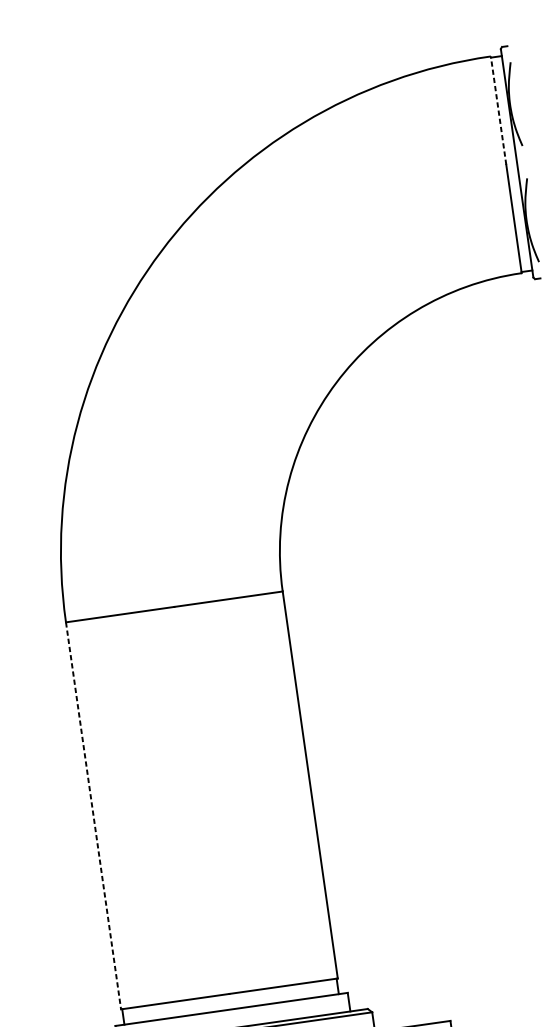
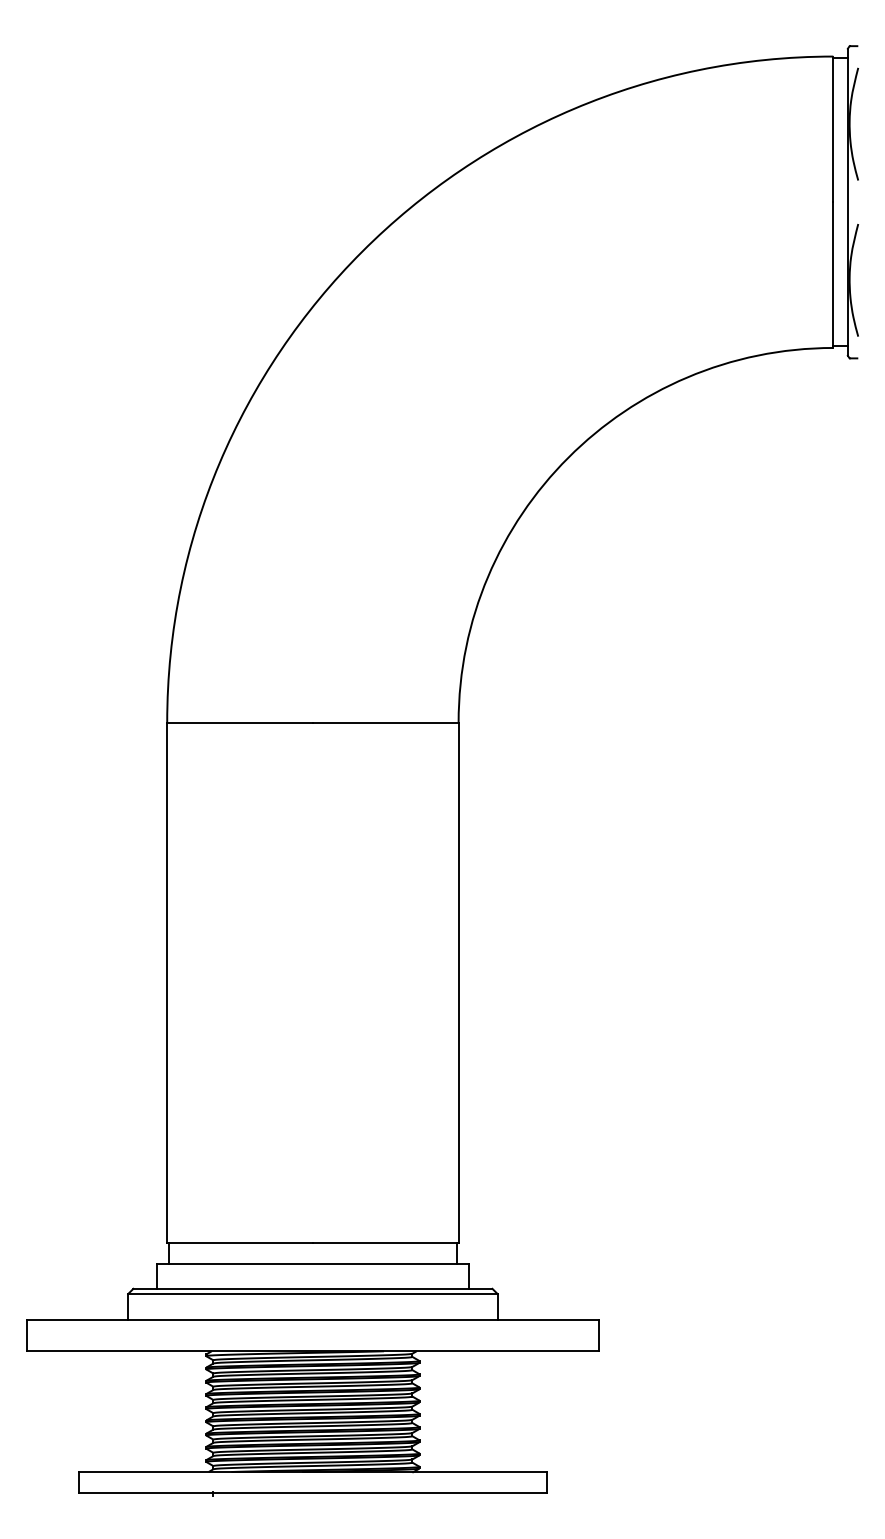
line: (498, 110) -> (833, 129), dashed -> solid
line: (93, 816) -> (167, 983), dashed -> solid

